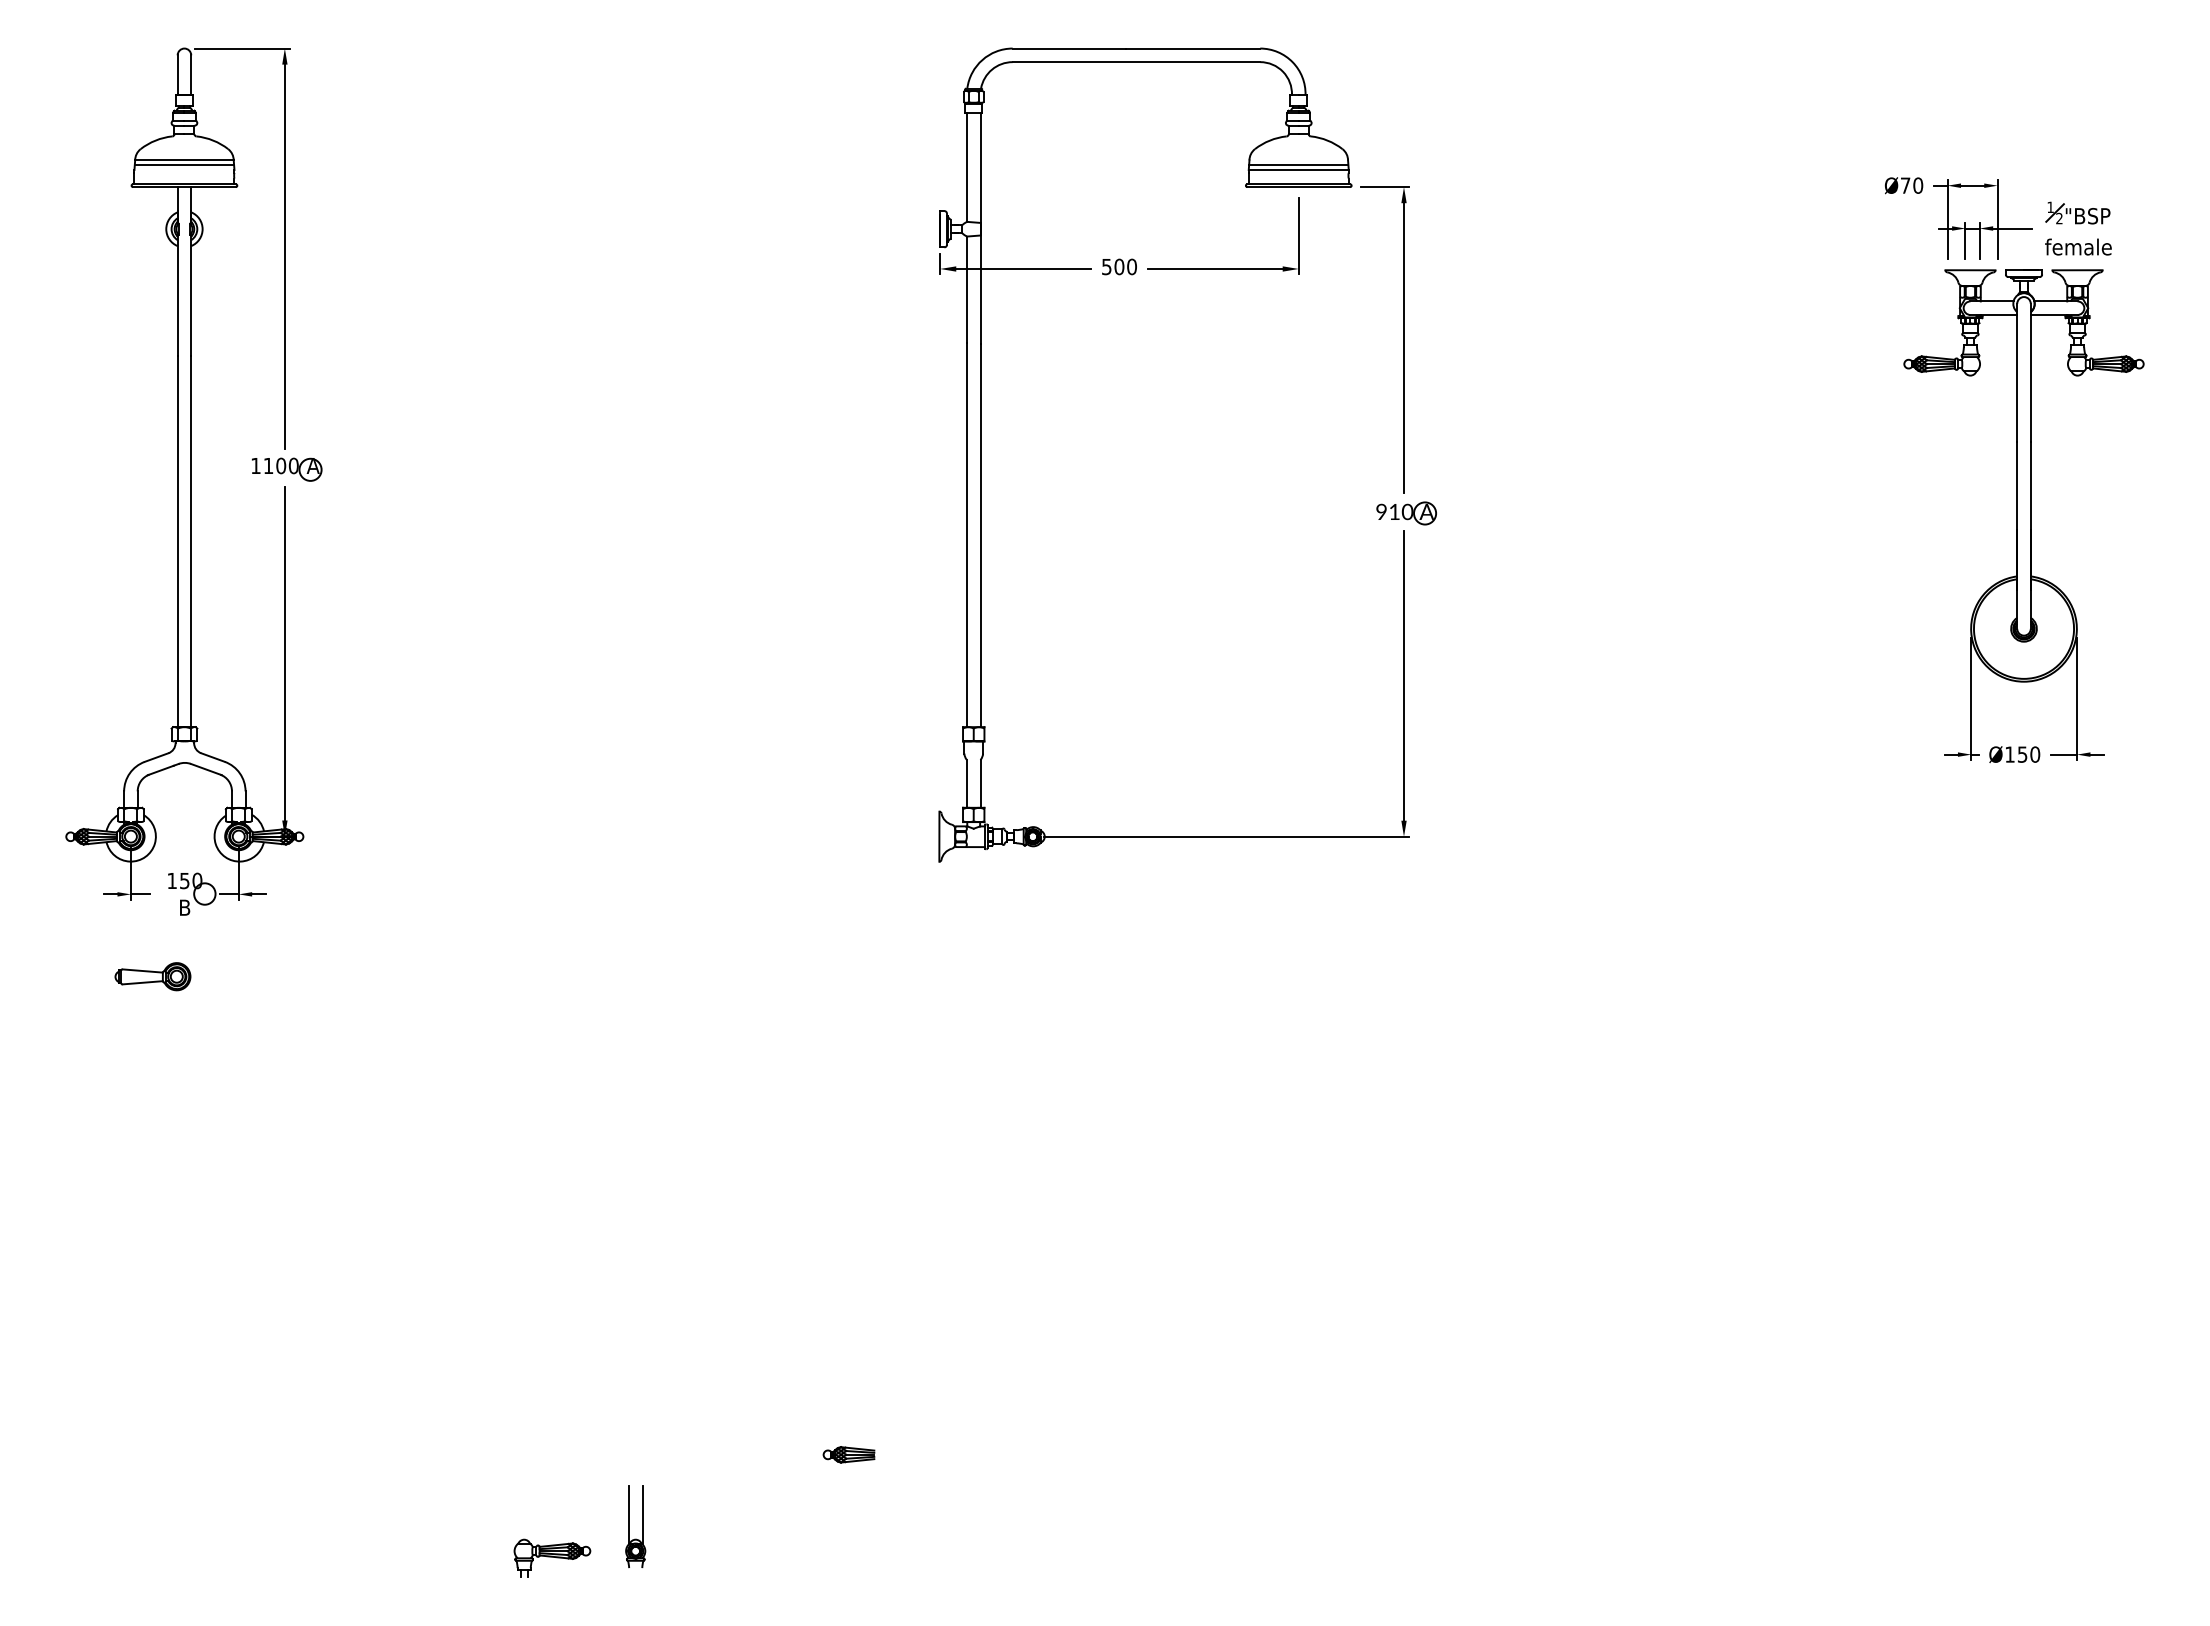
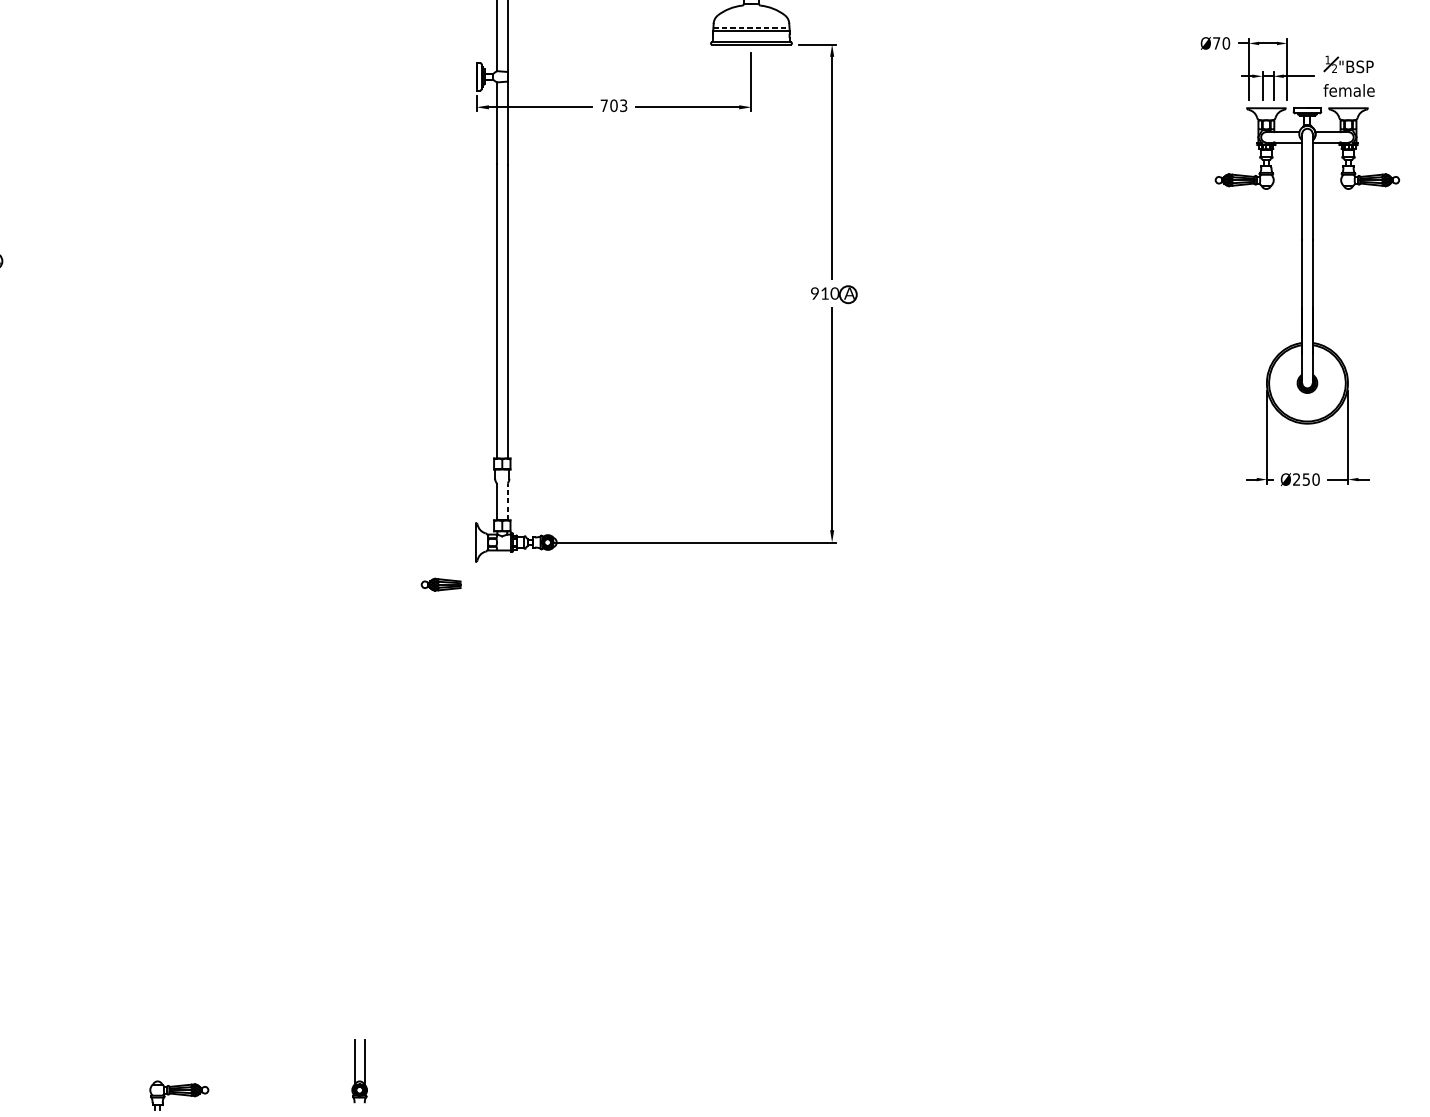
line: (1298, 165) -> (751, 27), solid -> dashed
text: (1119, 266) -> (614, 105), 500 -> 703
text: (2009, 754) -> (1296, 479), Ø150 -> Ø250
line: (980, 783) -> (507, 501), solid -> dashed
part: (848, 1454) -> (440, 584), moved
part: (635, 1526) -> (359, 1071), moved

